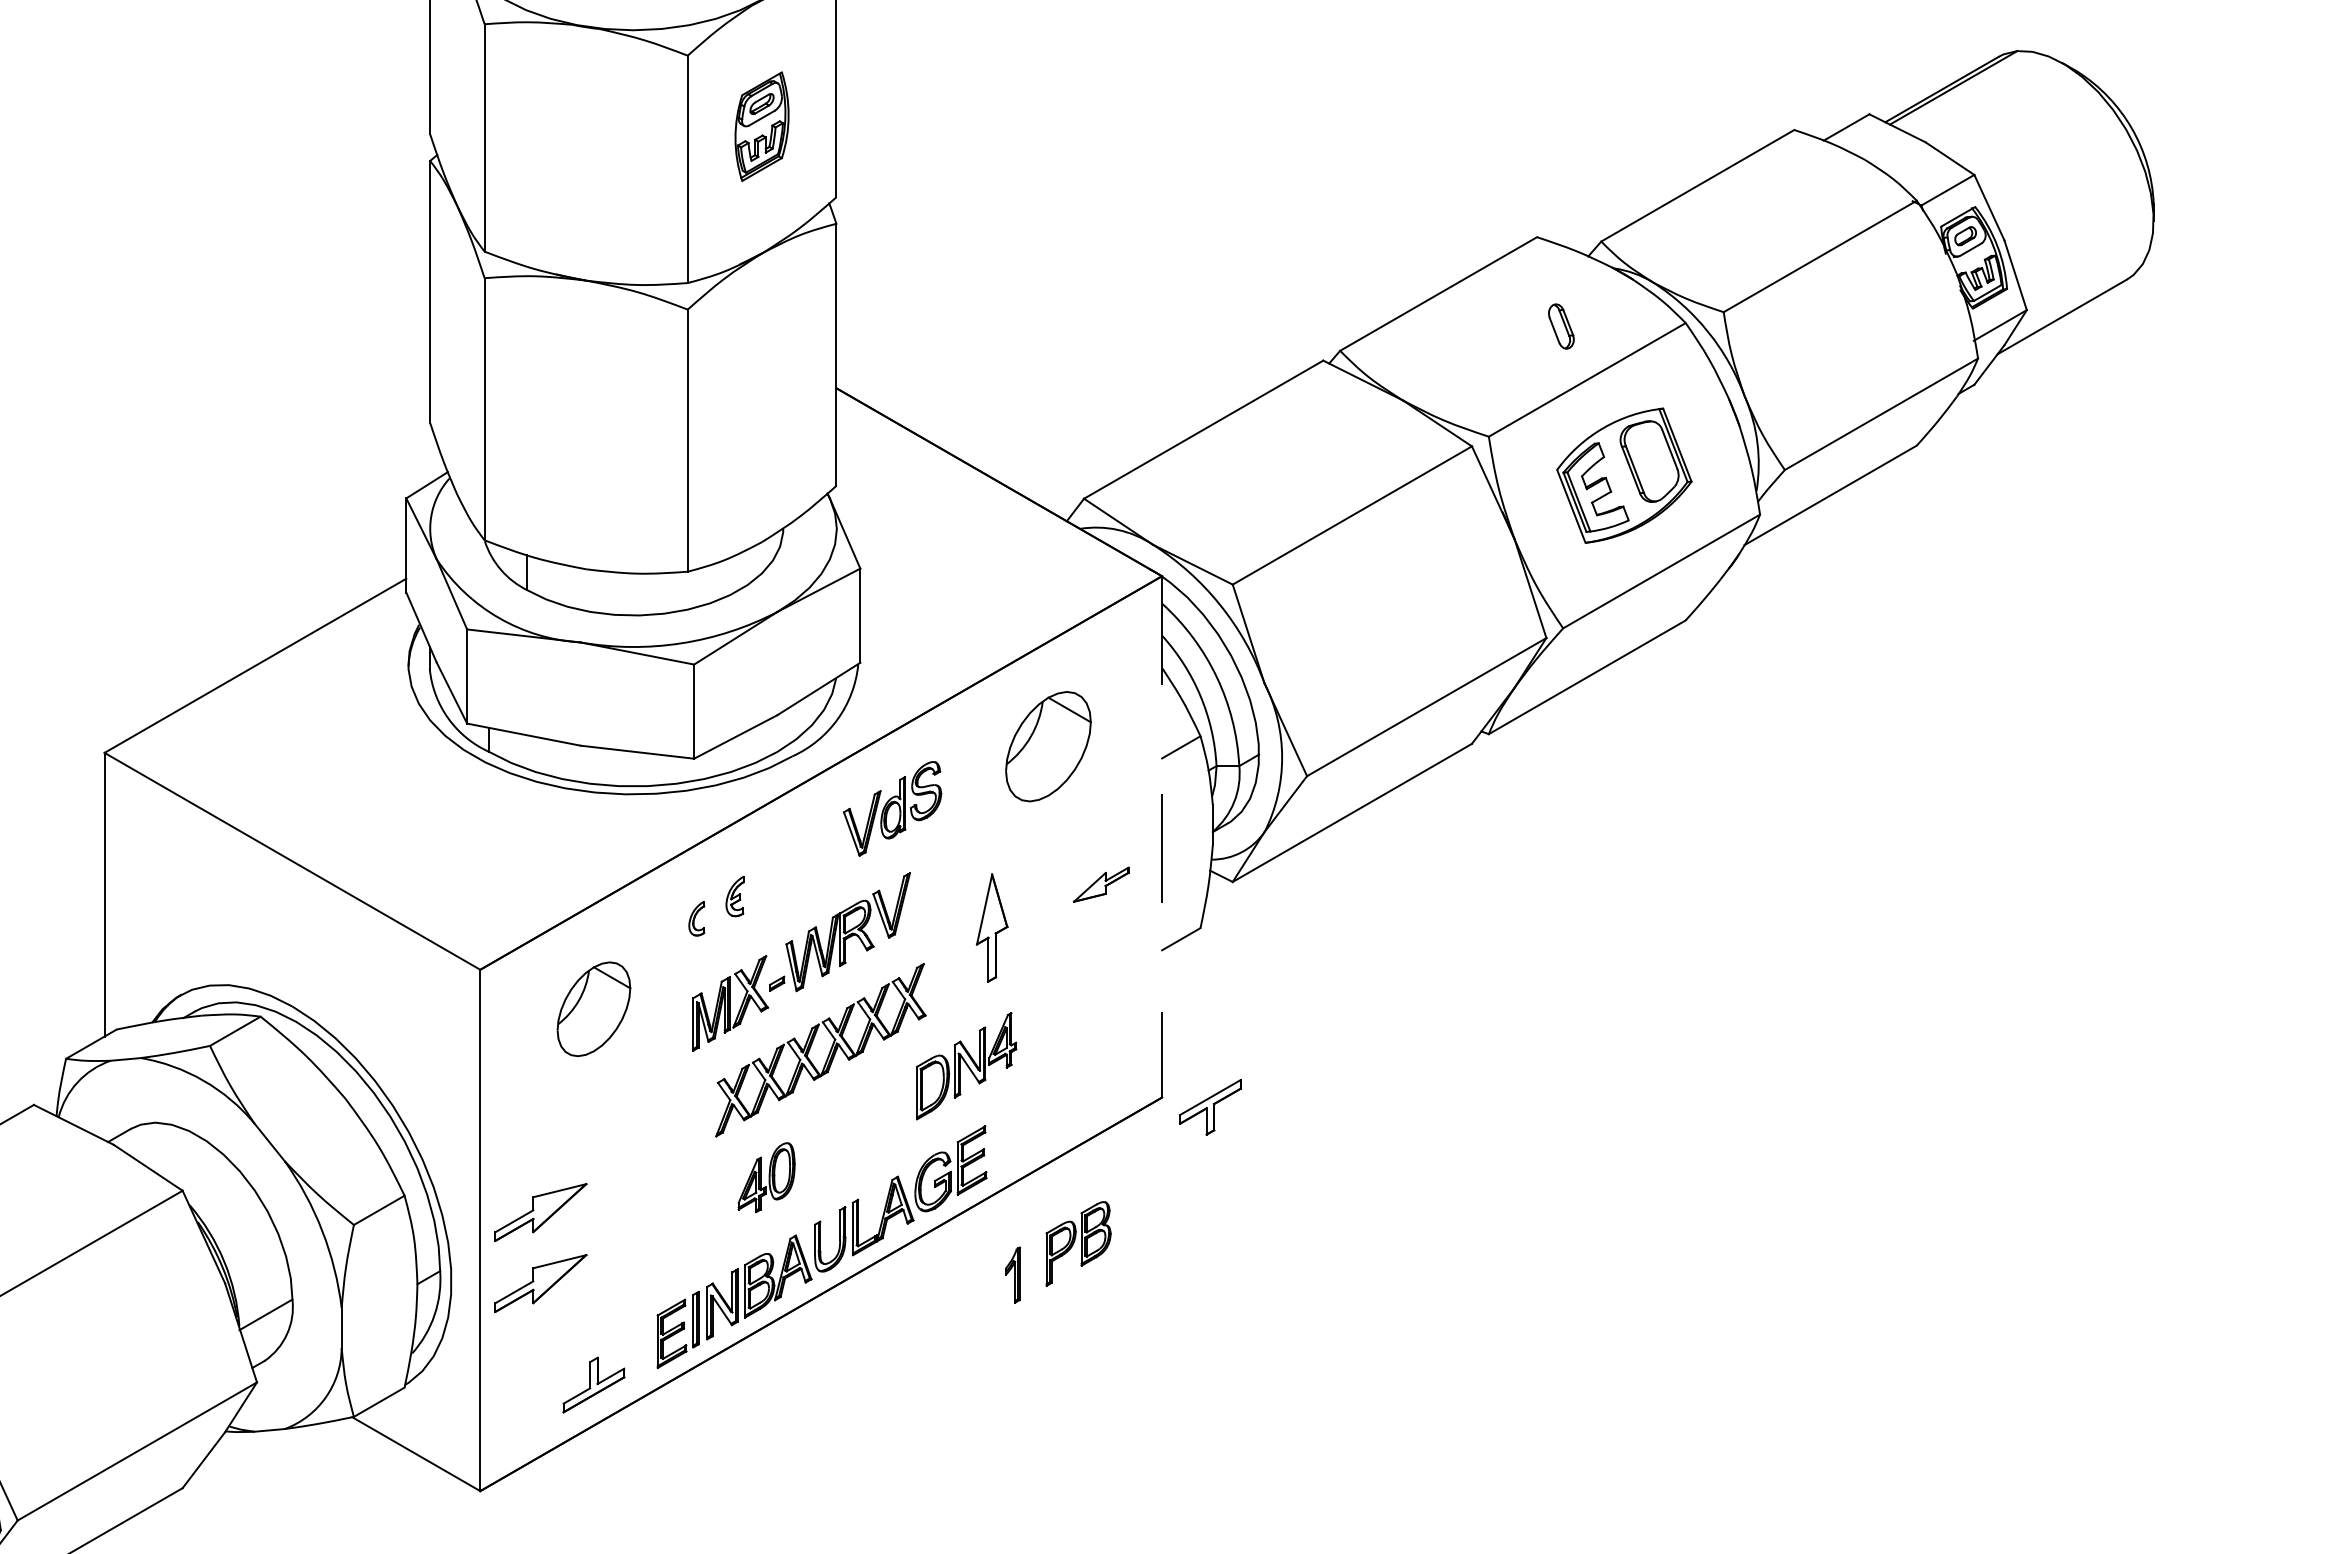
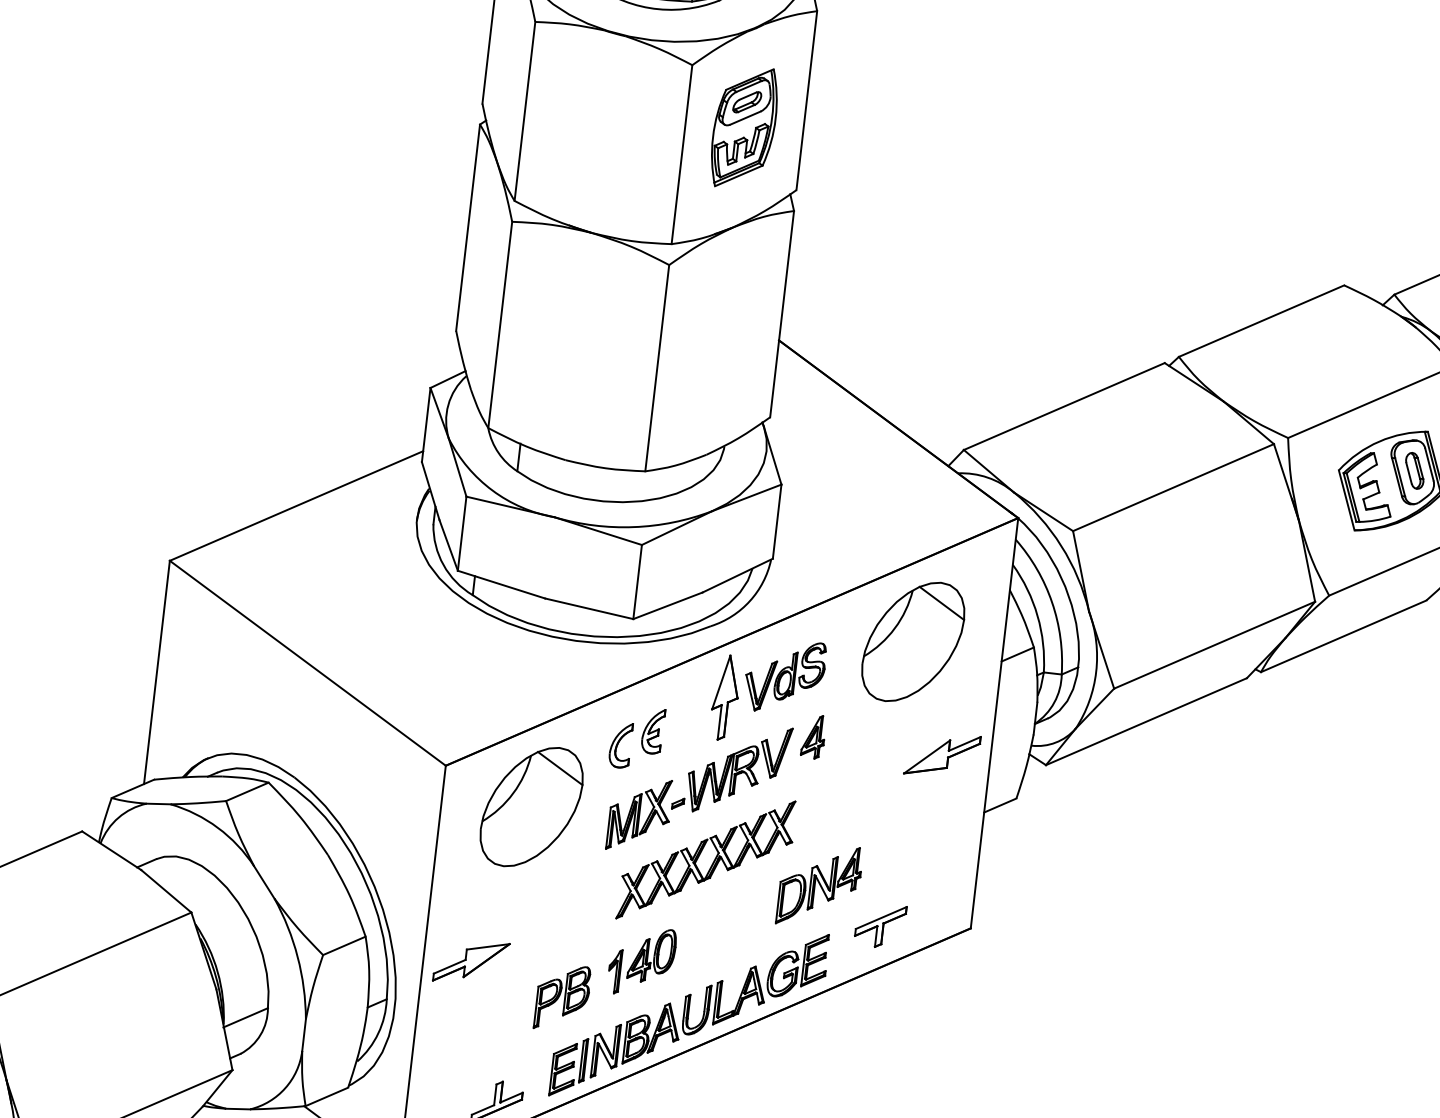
part: (761, 126) -> (743, 127), size x1.43
part: (1561, 326) -> (1414, 470), moved
part: (1048, 746) -> (913, 641), size x1.43
line: (1162, 836) -> (994, 722), dashed -> solid
part: (937, 879) -> (813, 736), added
part: (1100, 884) -> (941, 755), size x1.67
part: (734, 896) -> (652, 731), size x1.43
part: (696, 918) -> (620, 745), size x1.67
part: (992, 927) -> (725, 697), moved
part: (593, 1009) -> (531, 807), size x1.67
part: (1210, 1107) -> (880, 925), moved
part: (1078, 1243) -> (562, 997), moved
part: (1012, 1274) -> (614, 970), moved
part: (540, 1283) -> (464, 1018), removed

